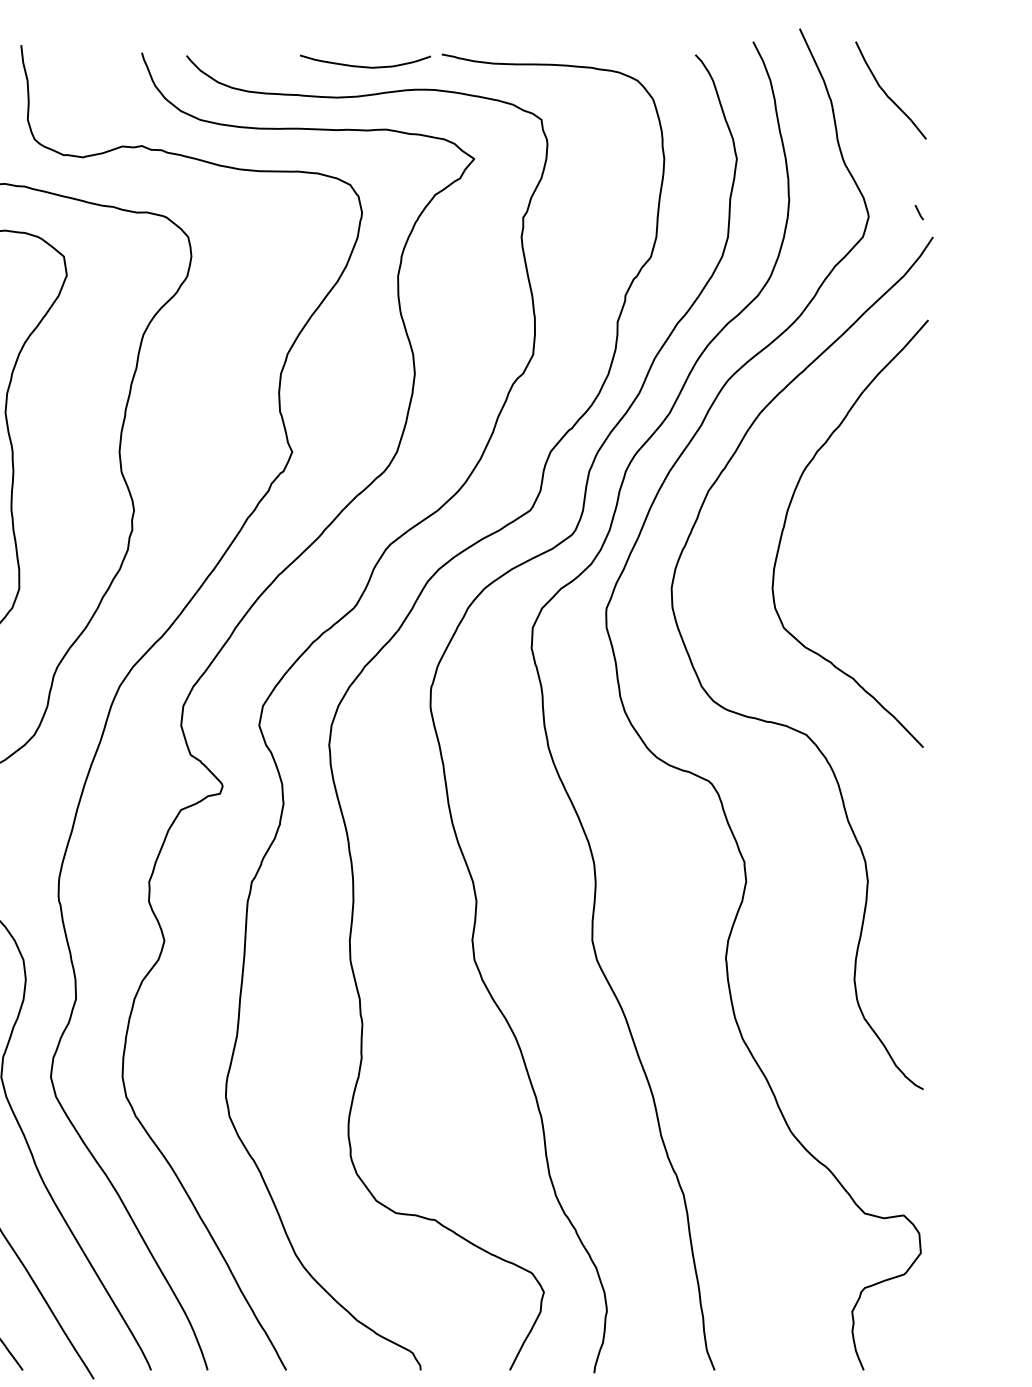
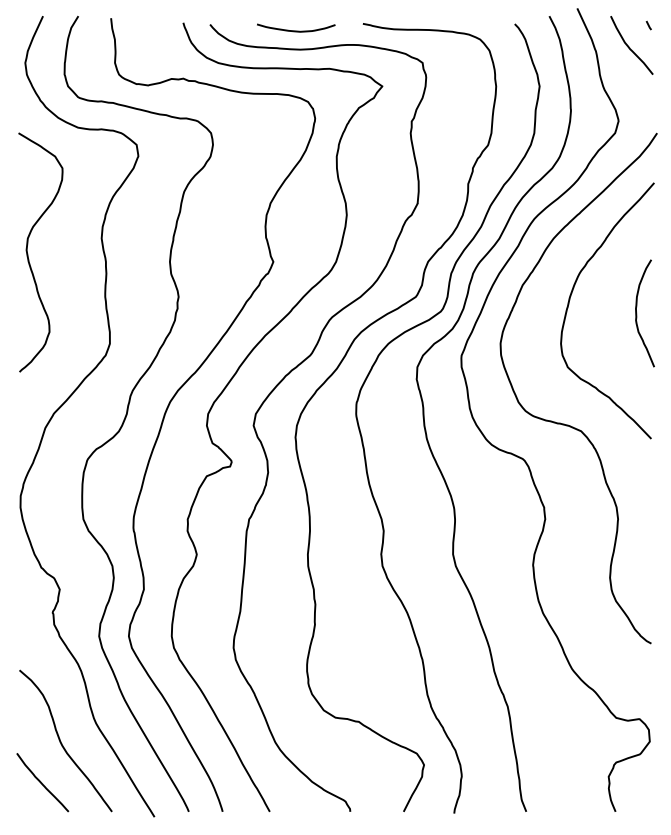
curve: (365, 65) -> (296, 30), moved
line: (918, 212) -> (648, 25), moved
curve: (900, 538) -> (637, 313), added

